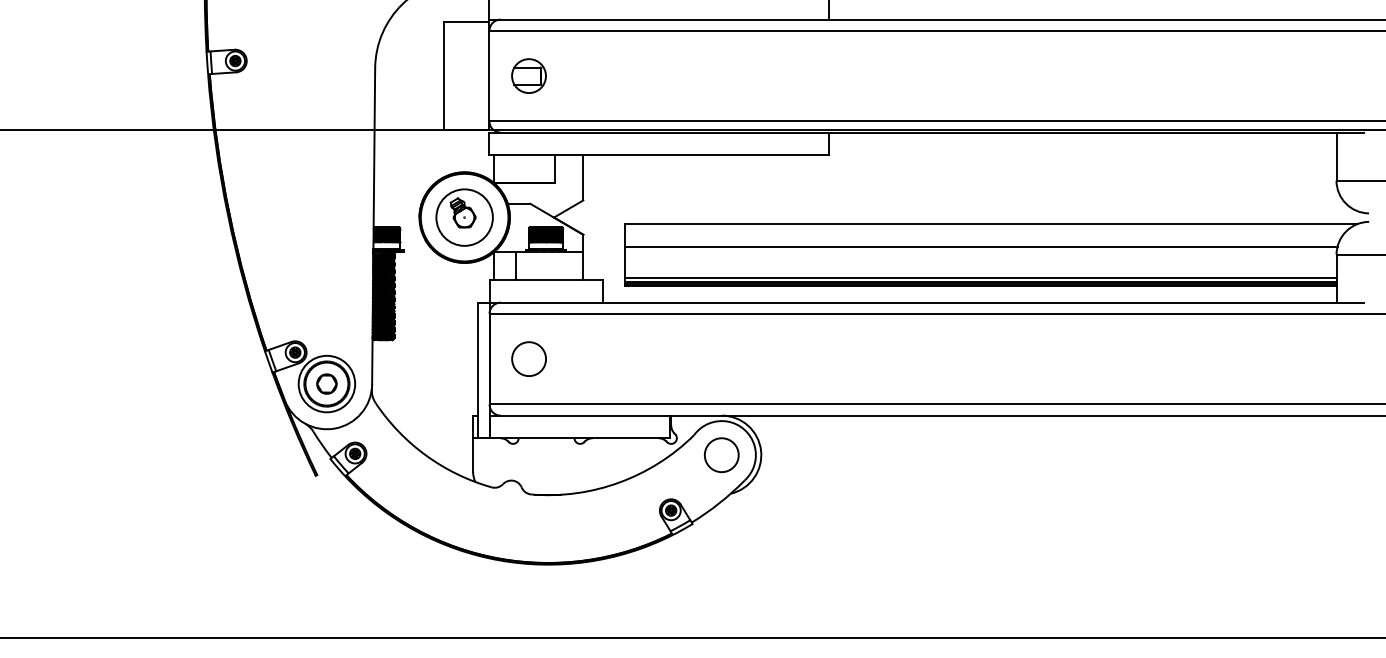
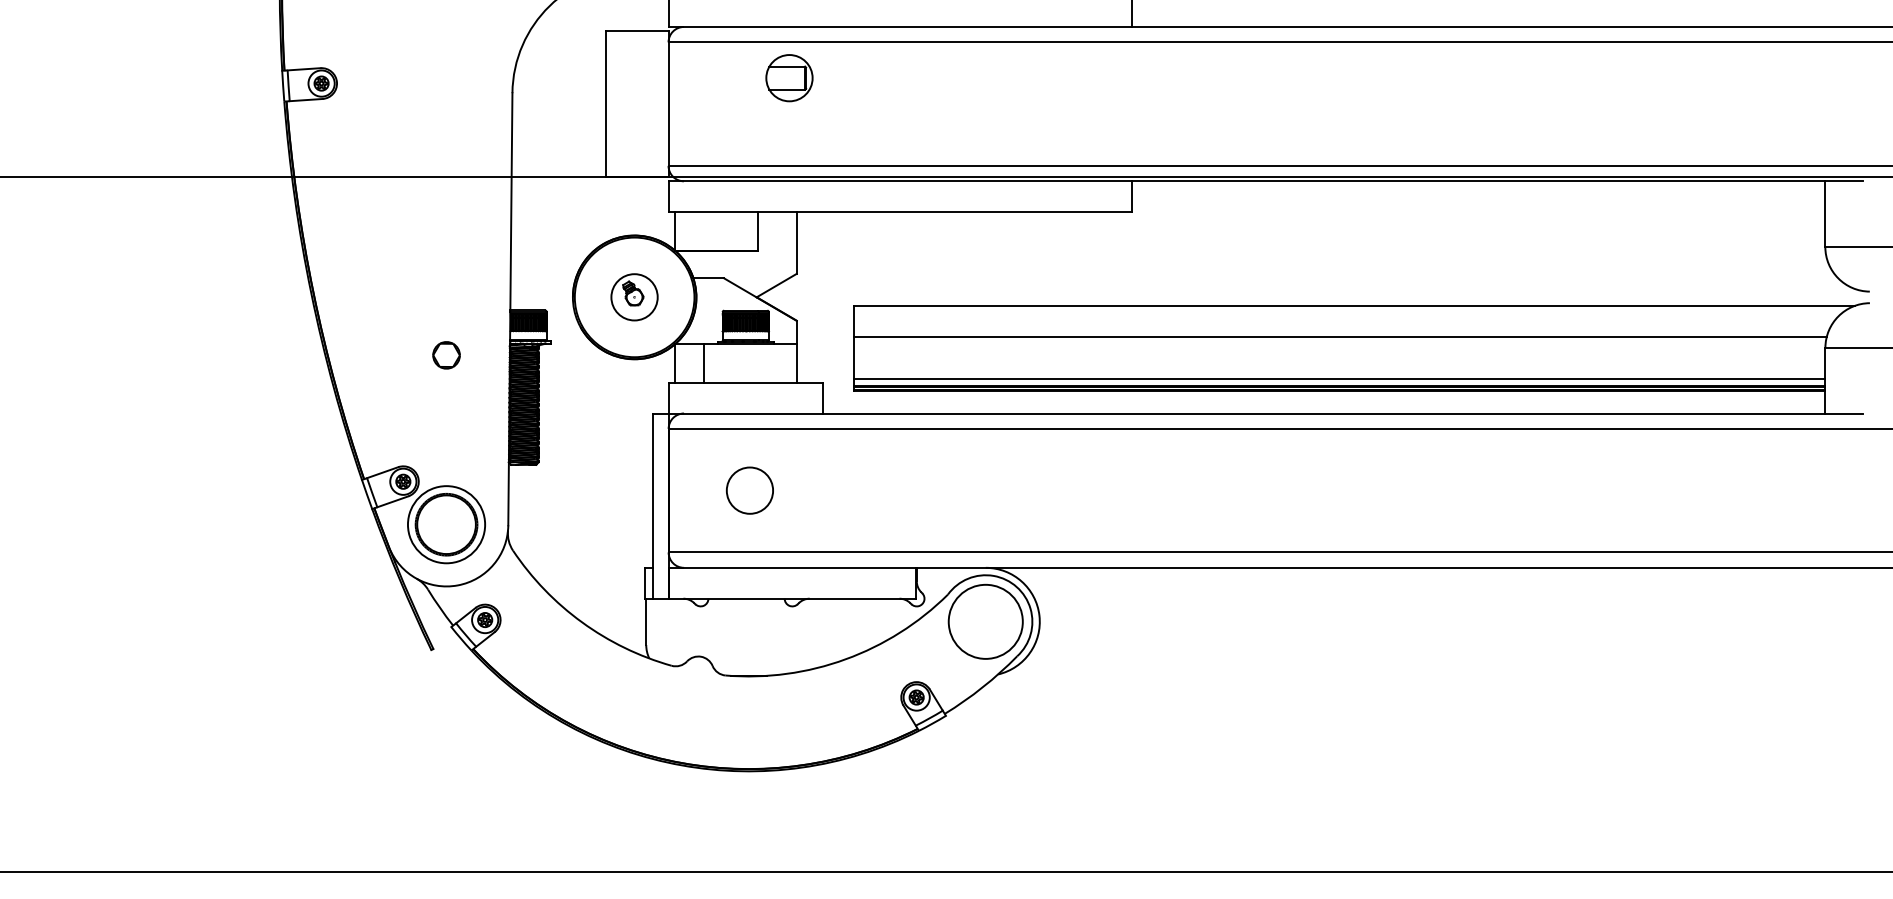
part: (528, 75) -> (788, 77), moved
part: (464, 217) -> (634, 297), size x0.6
circle: (528, 358) -> (749, 489), moved
part: (326, 383) -> (445, 354), moved
circle: (721, 455) -> (985, 622), size x1.6

